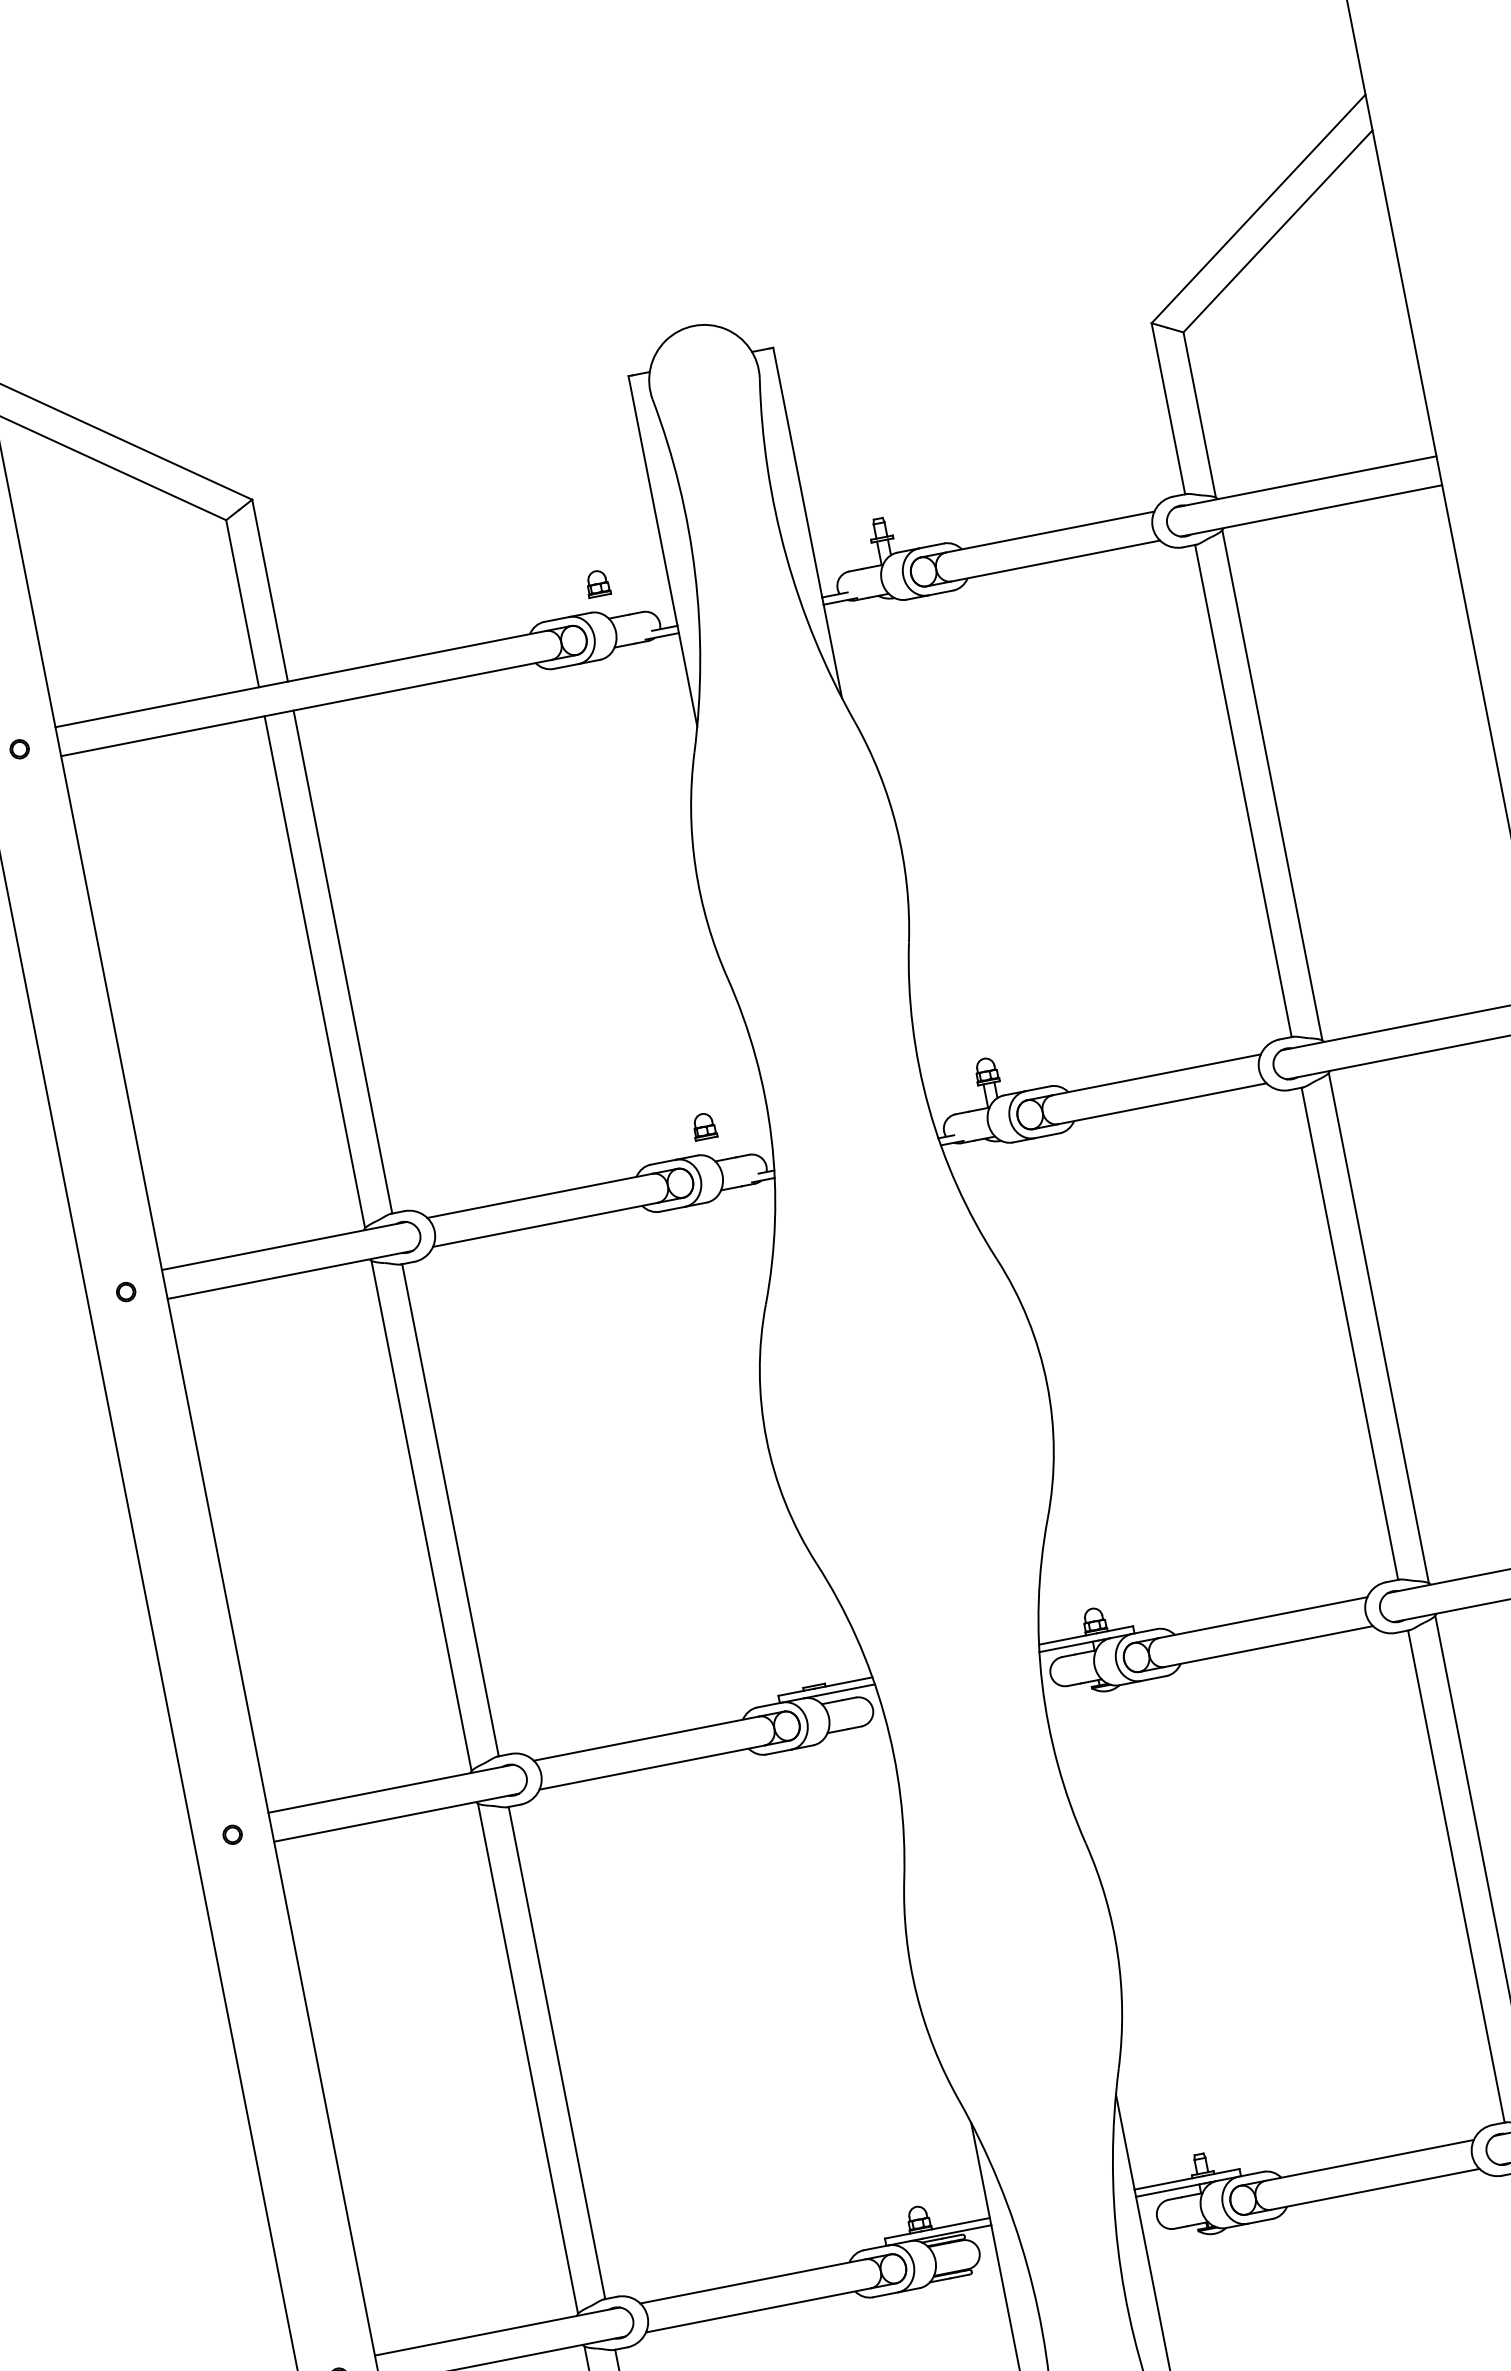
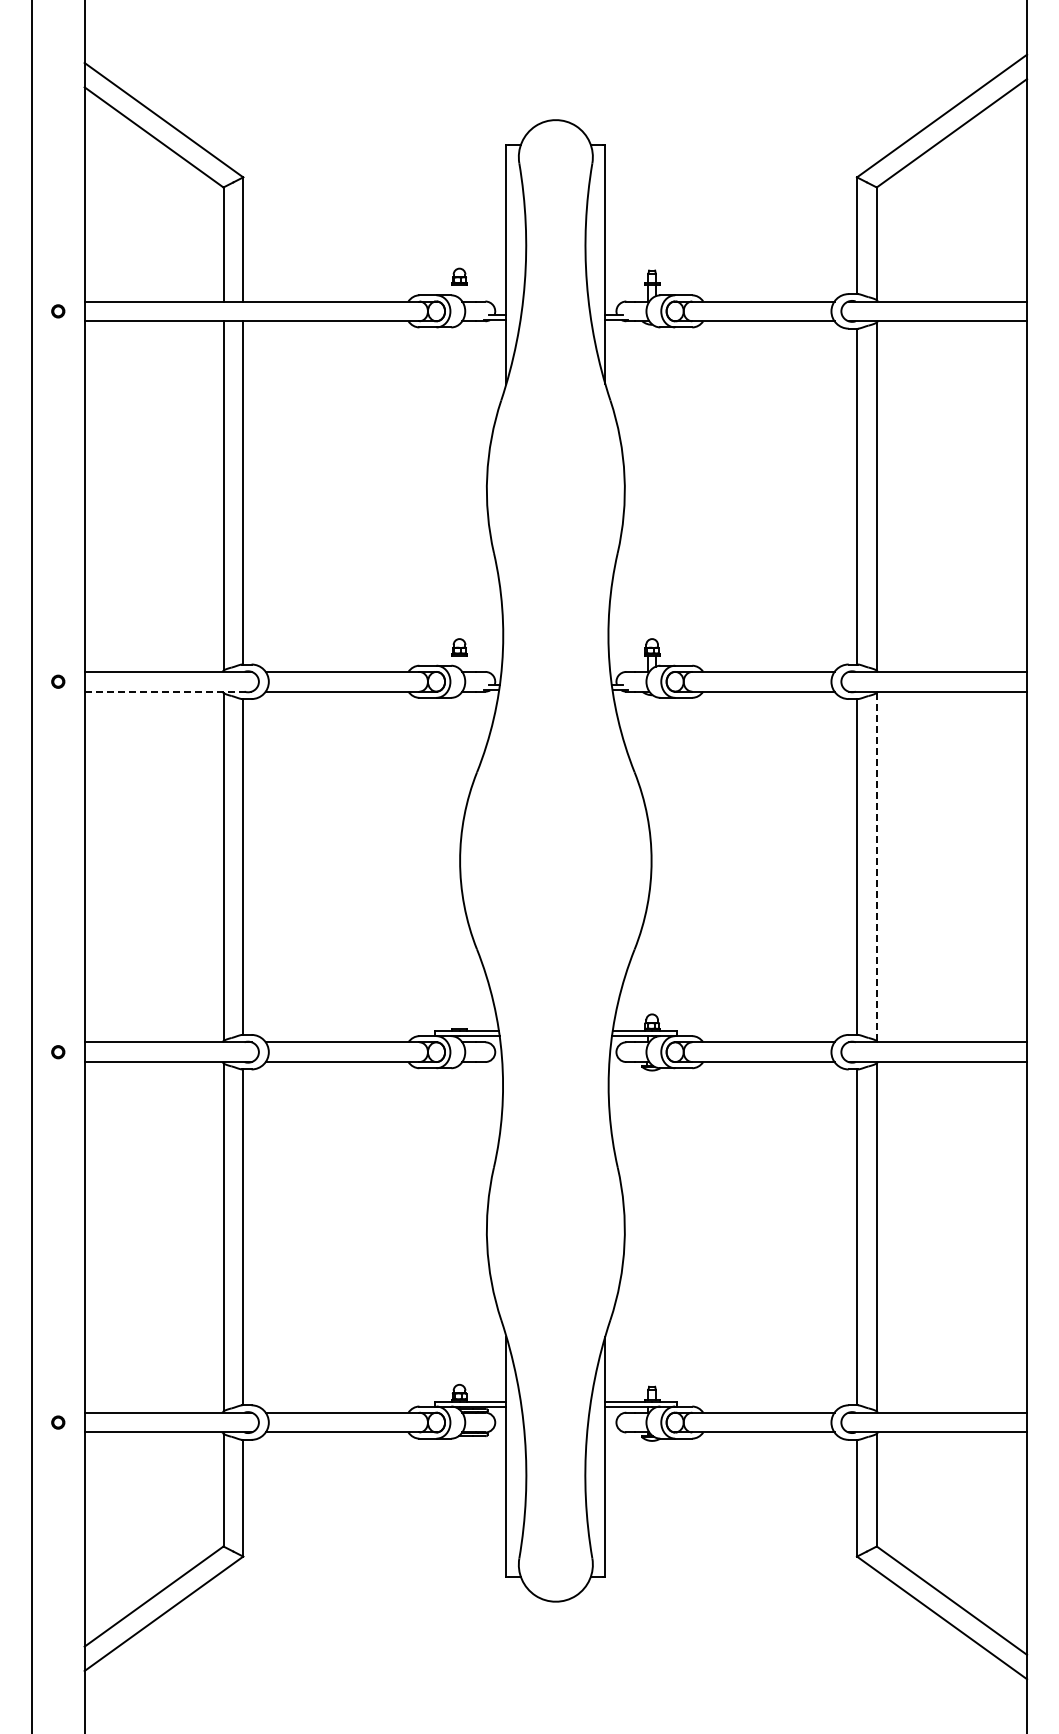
line: (290, 1274) -> (168, 691), solid -> dashed
line: (1378, 1327) -> (876, 866), solid -> dashed

